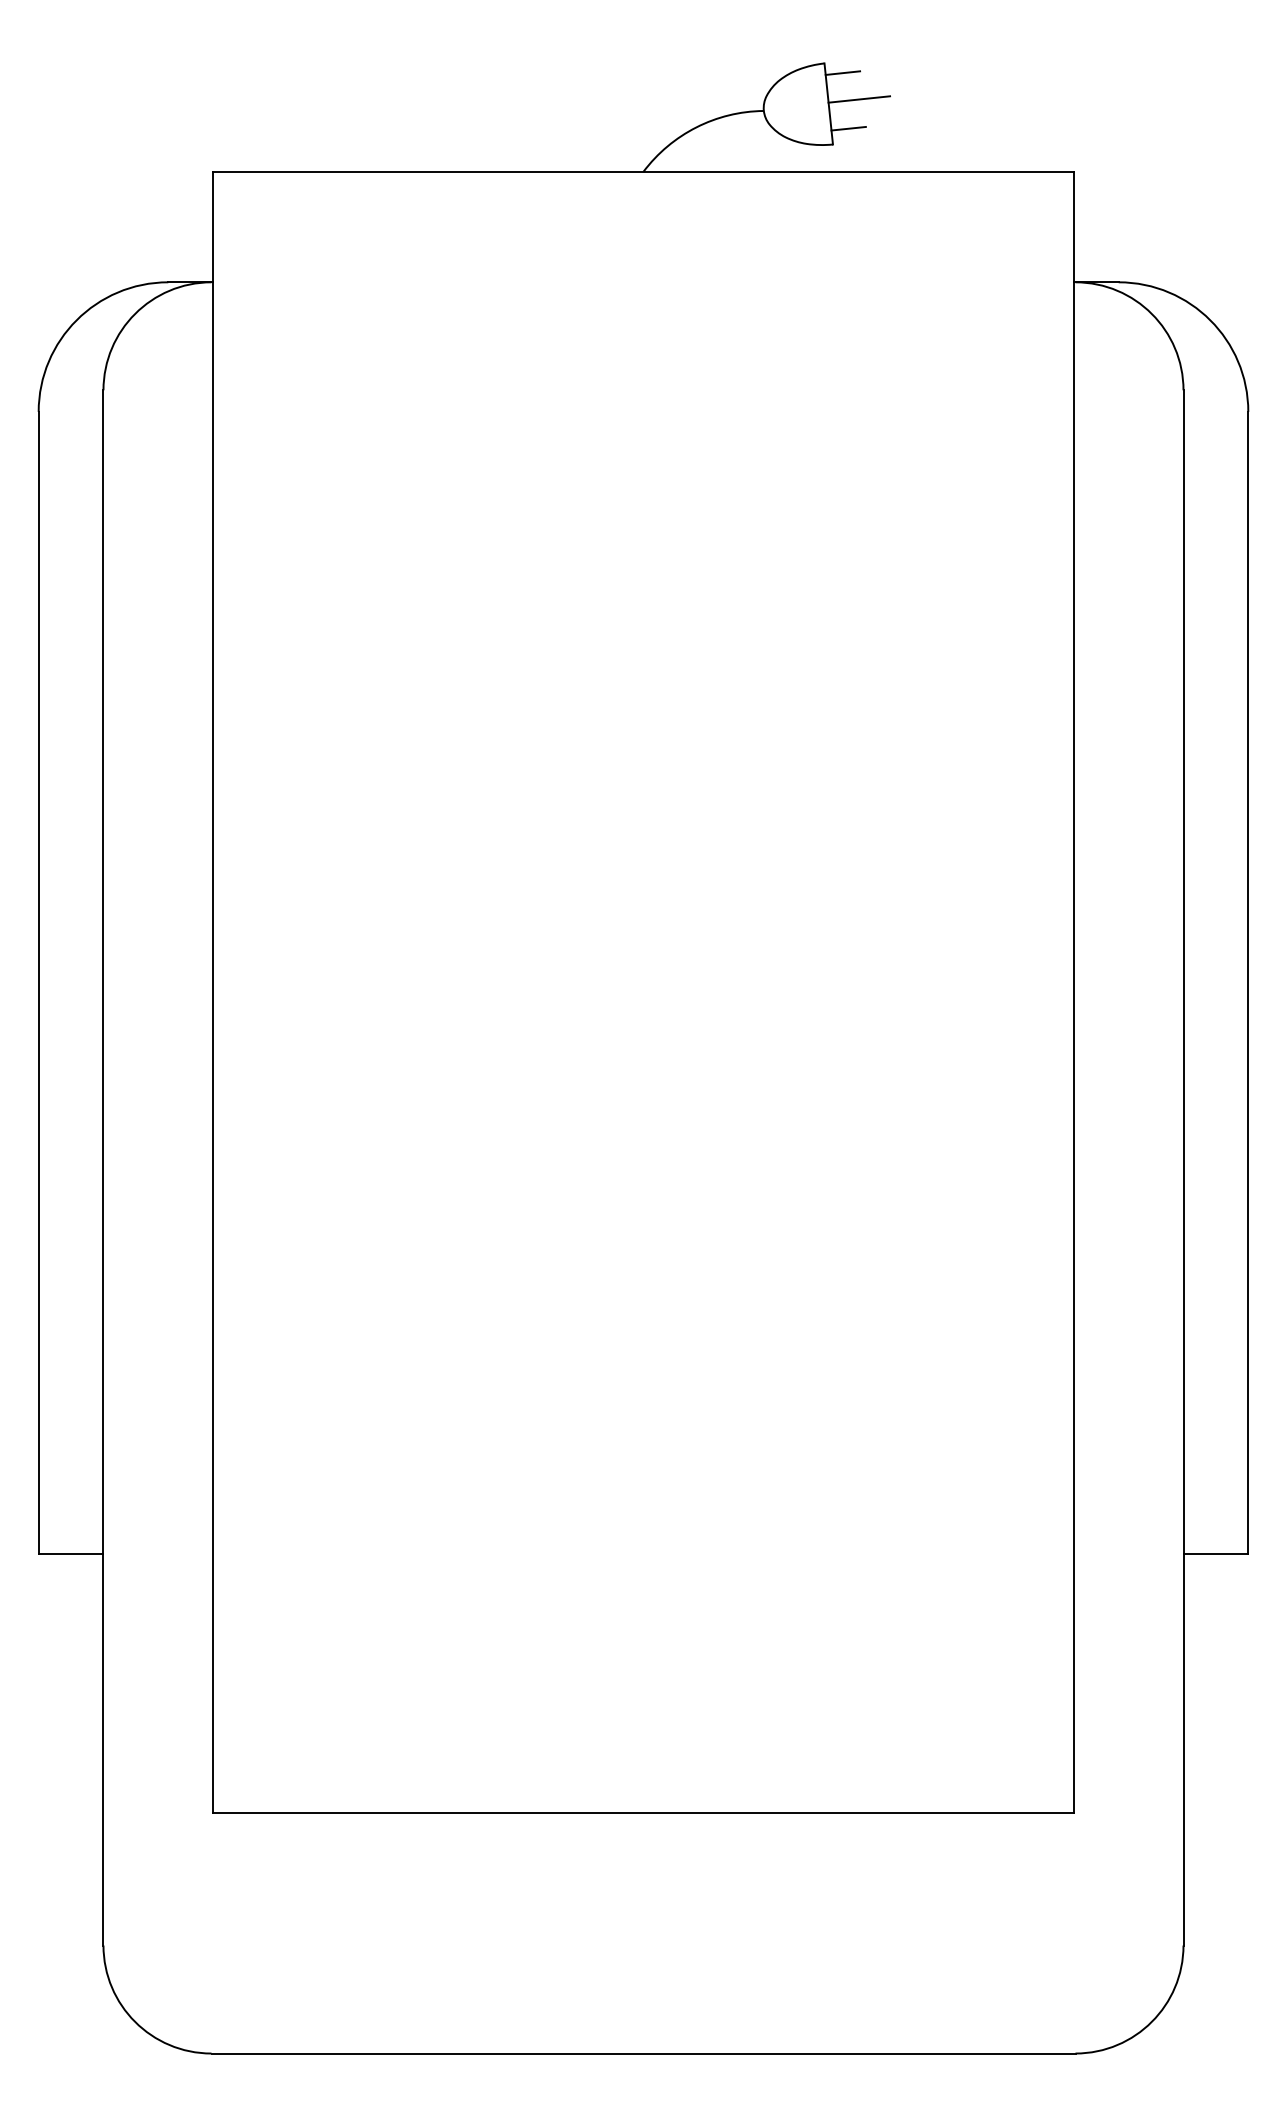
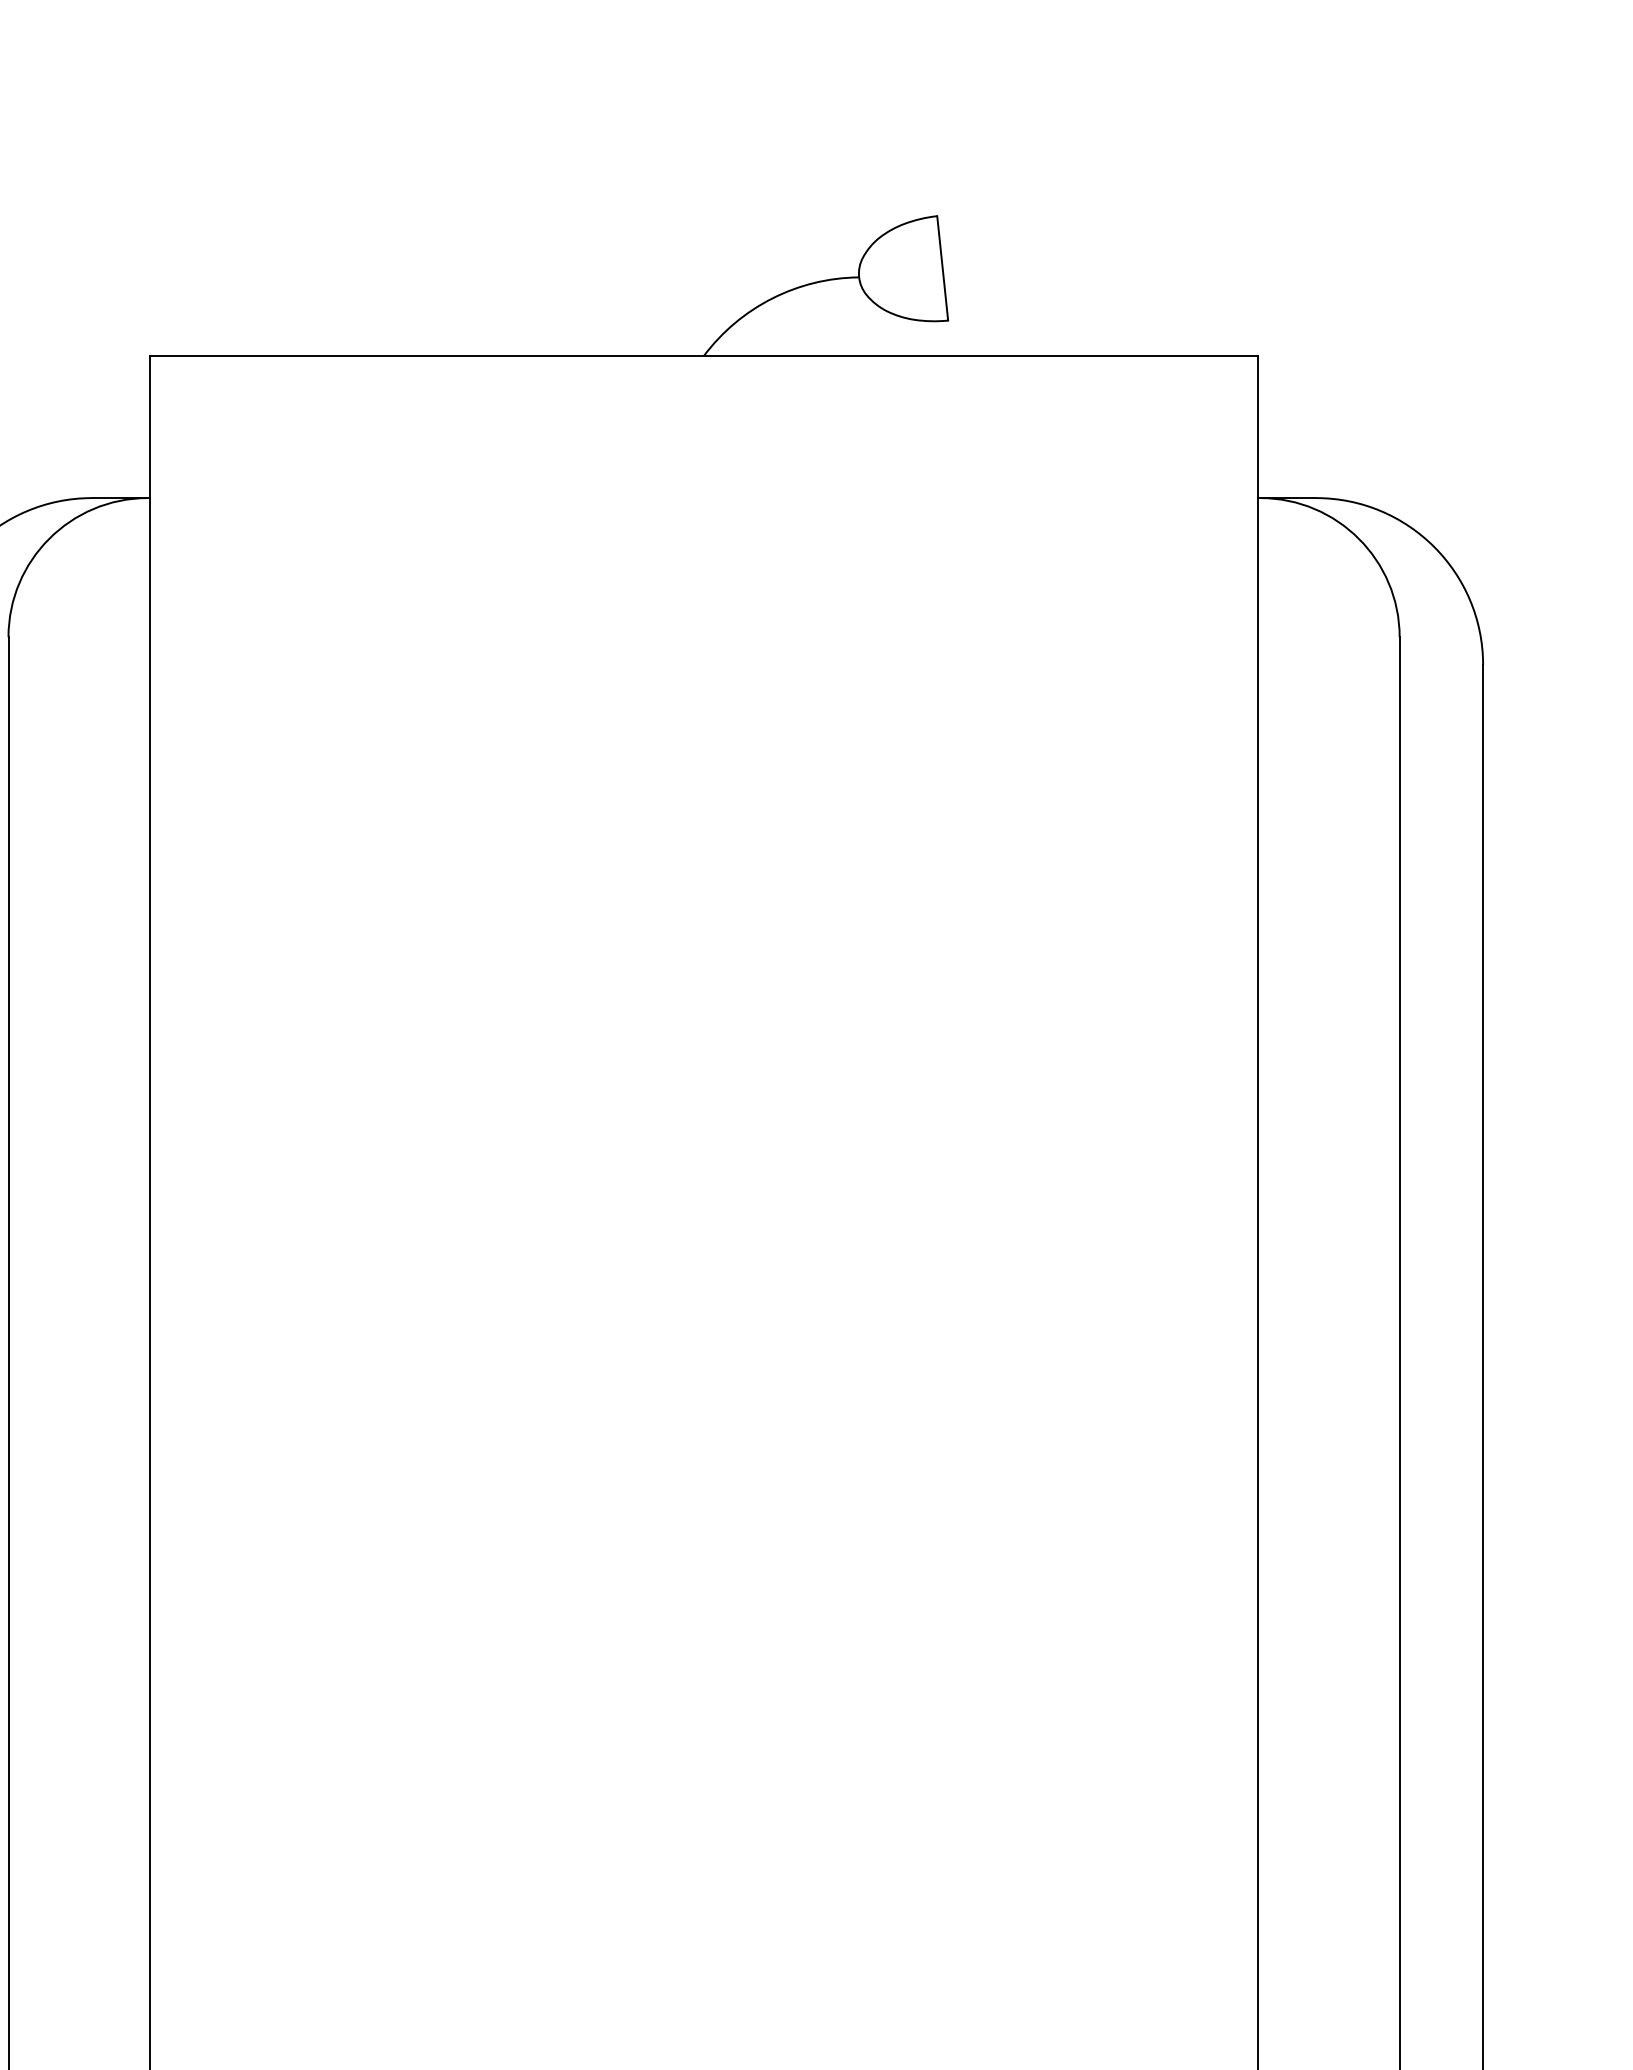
line: (842, 72) -> (960, 227), removed
line: (859, 99) -> (982, 262), removed
line: (848, 128) -> (968, 299), removed

